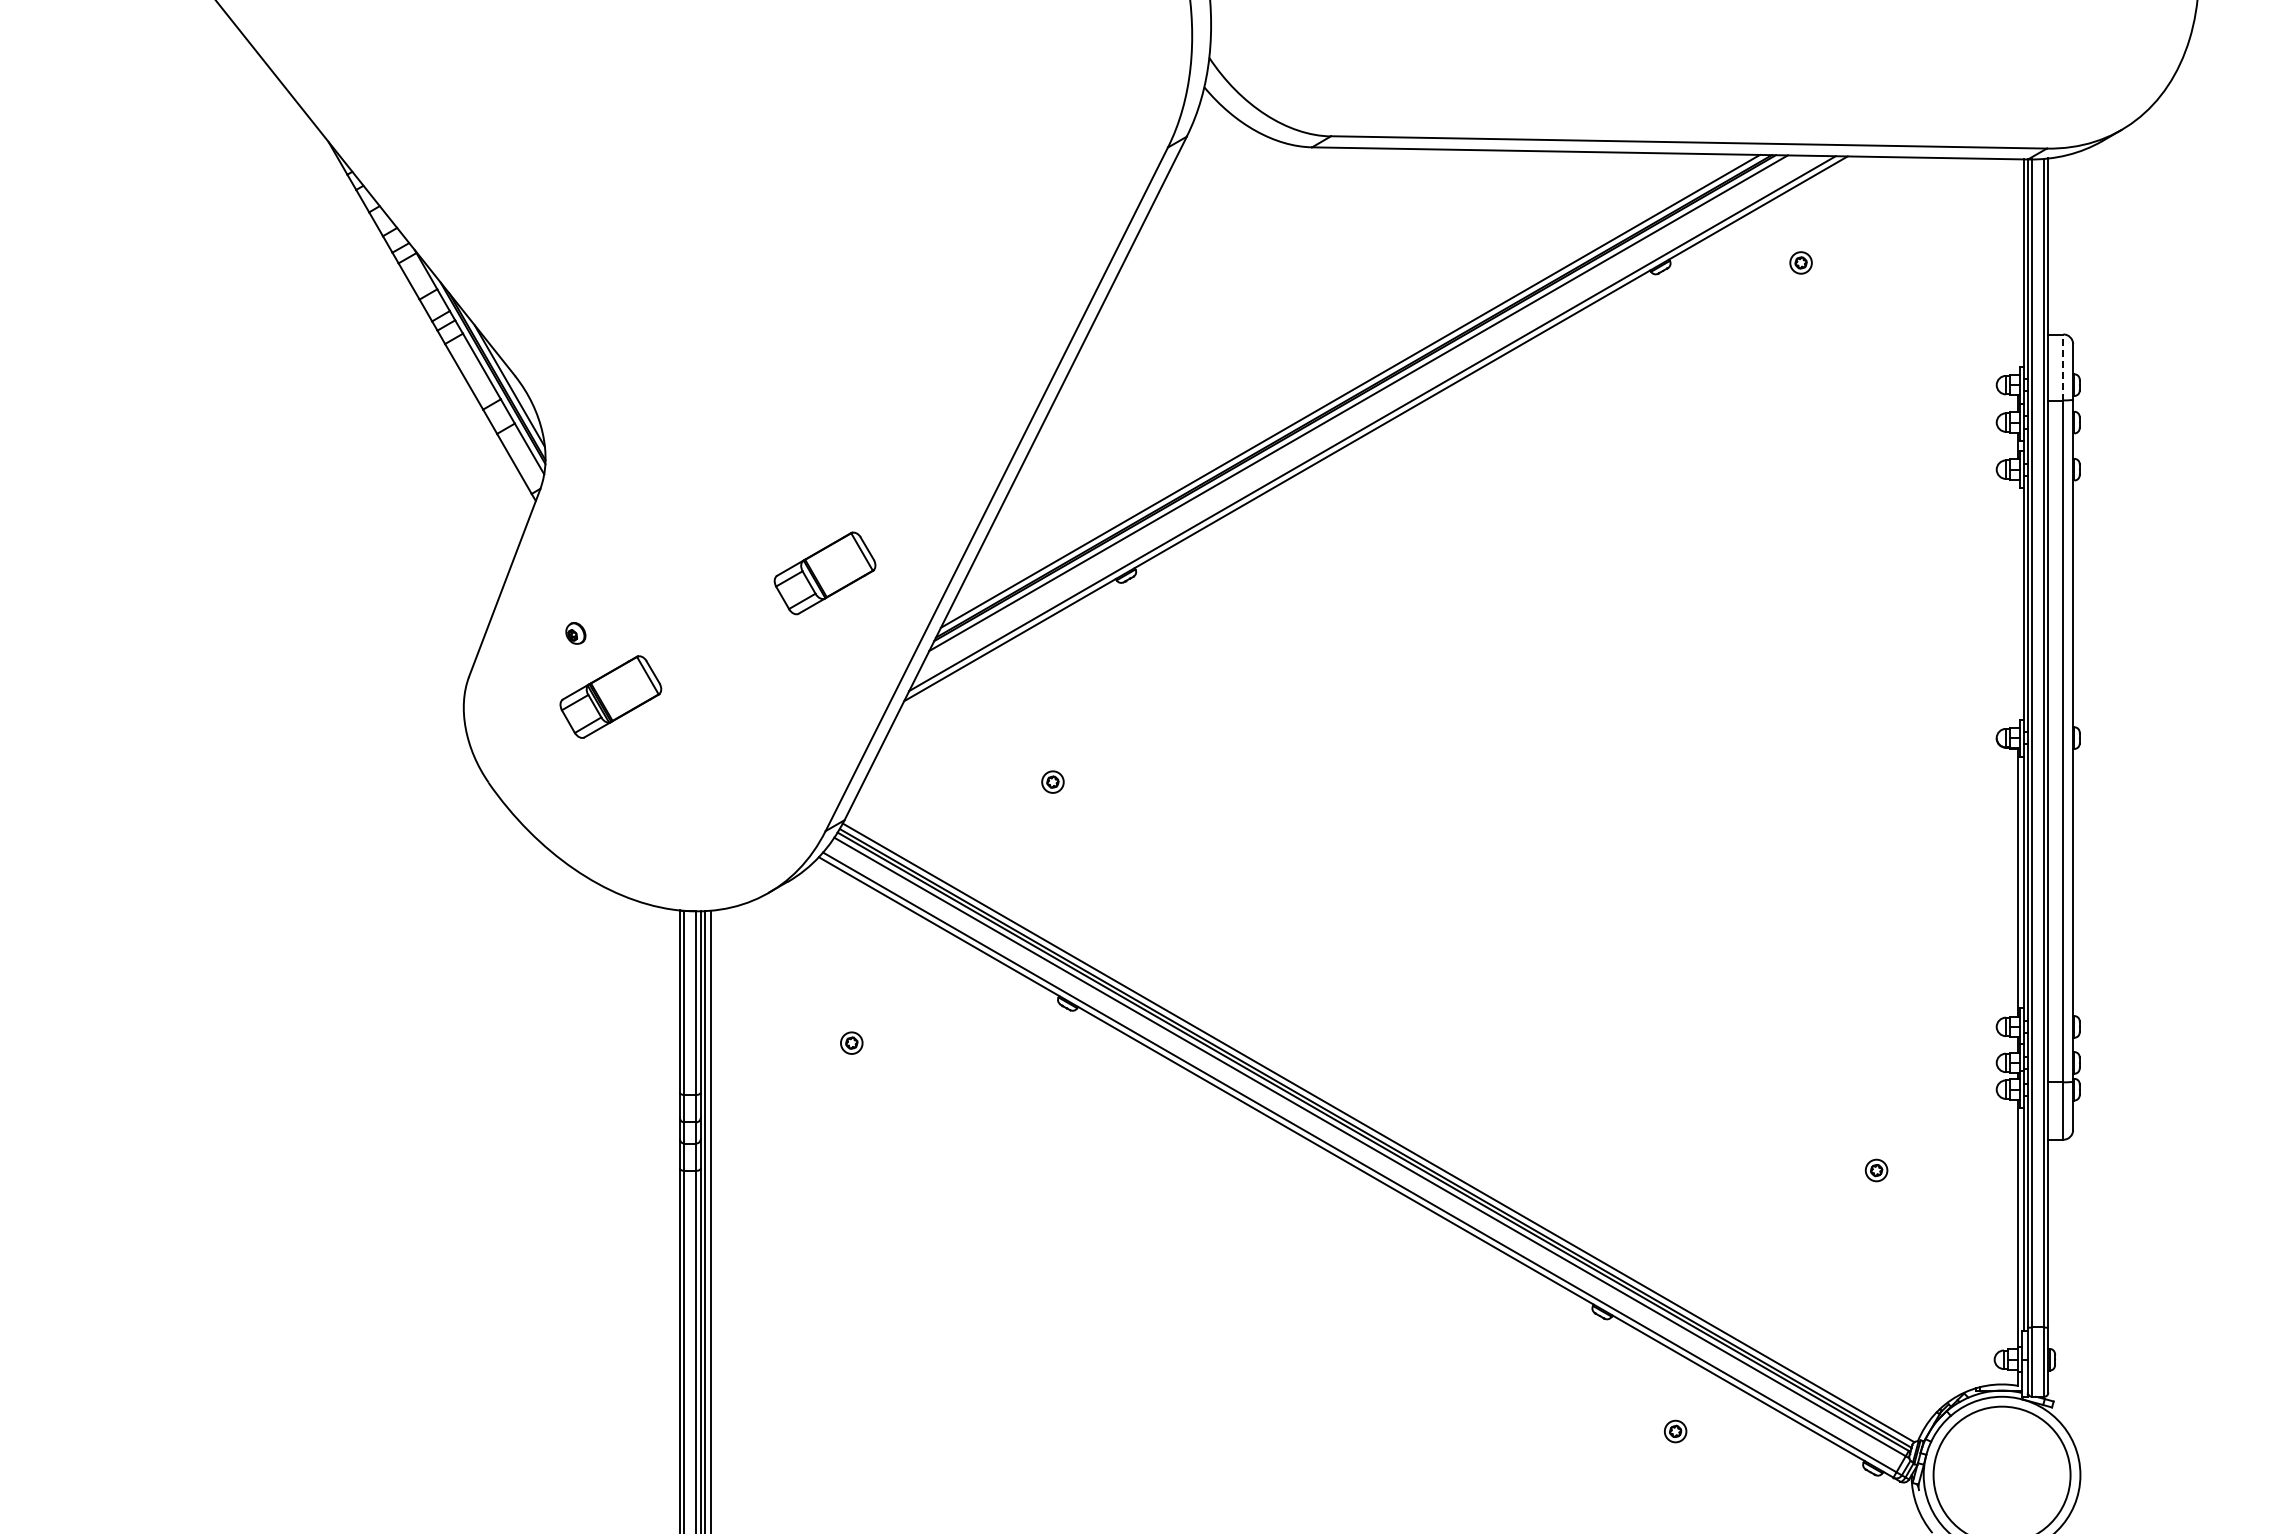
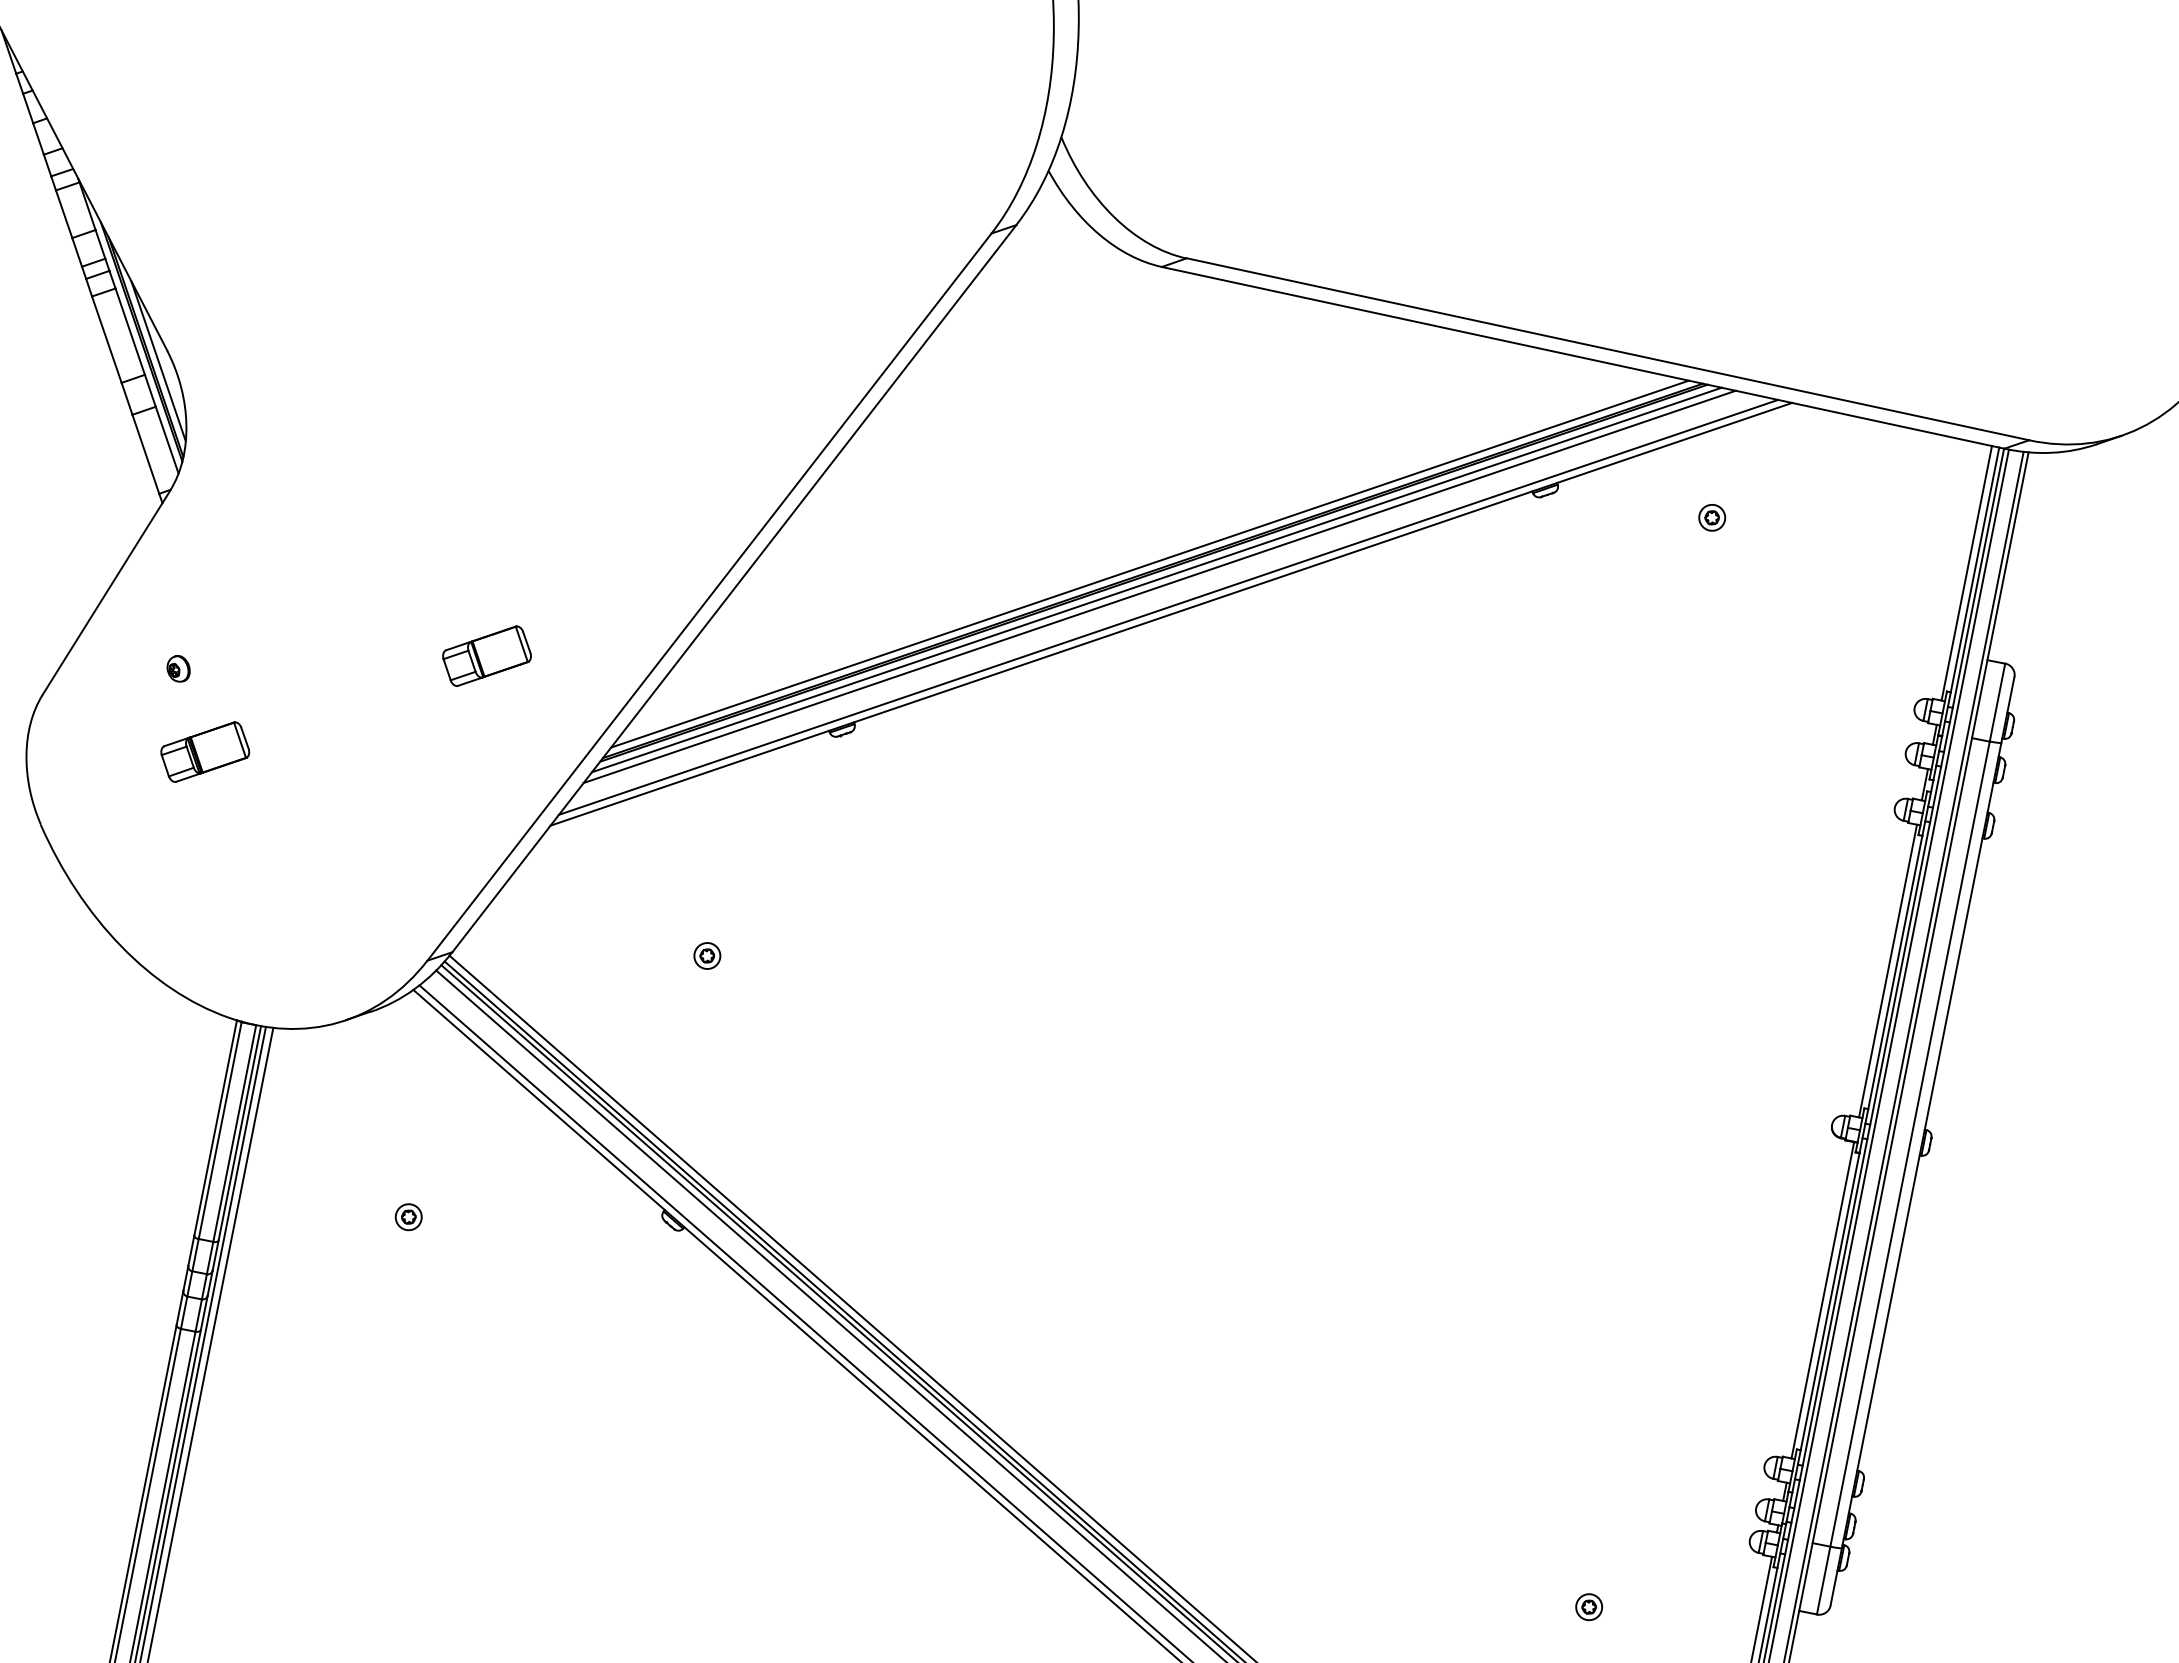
line: (2017, 266) -> (1966, 572), added
line: (2063, 367) -> (1997, 702), dashed -> solid
line: (1361, 408) -> (1159, 586), added
part: (824, 573) -> (486, 656), size x0.71
line: (2017, 603) -> (1888, 970), added
part: (610, 696) -> (204, 751), size x0.71

